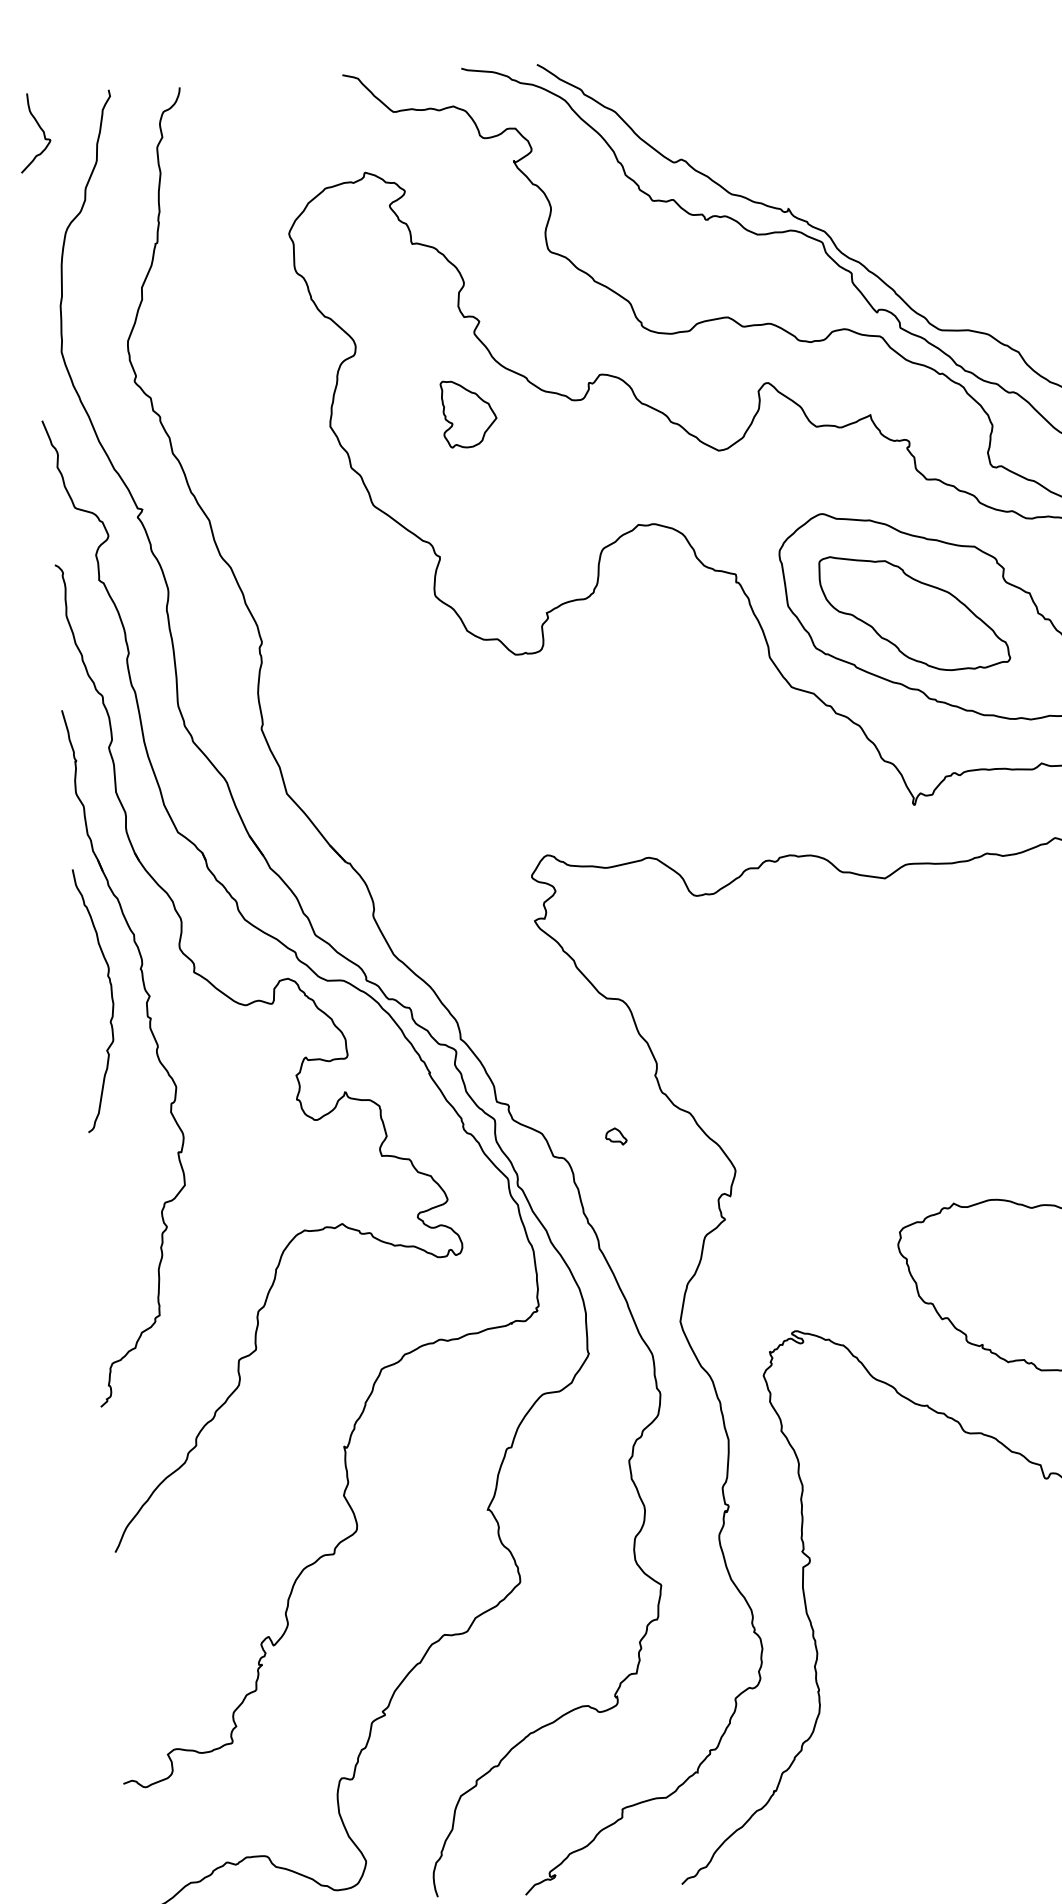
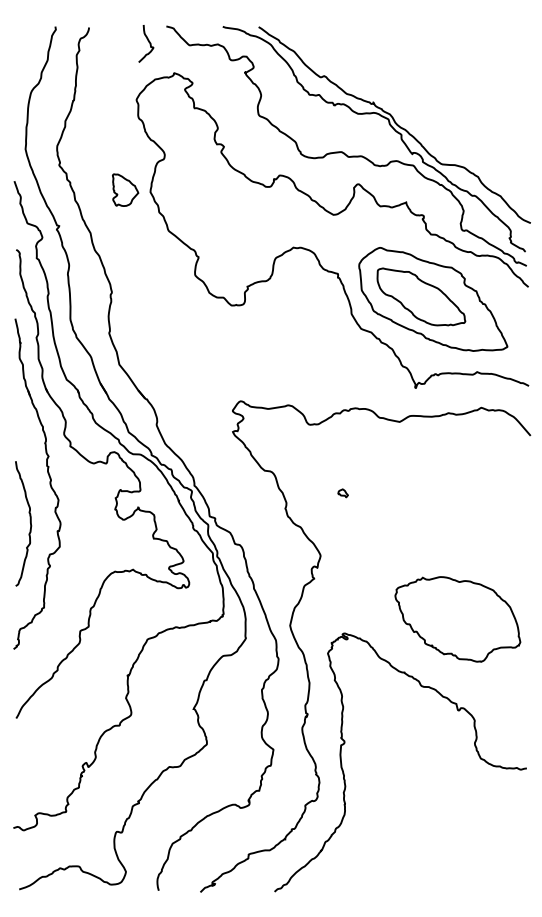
curve: (39, 129) -> (148, 42), moved
part: (468, 412) -> (125, 189), moved
curve: (109, 994) -> (29, 521), moved
part: (614, 1137) -> (342, 493), moved

